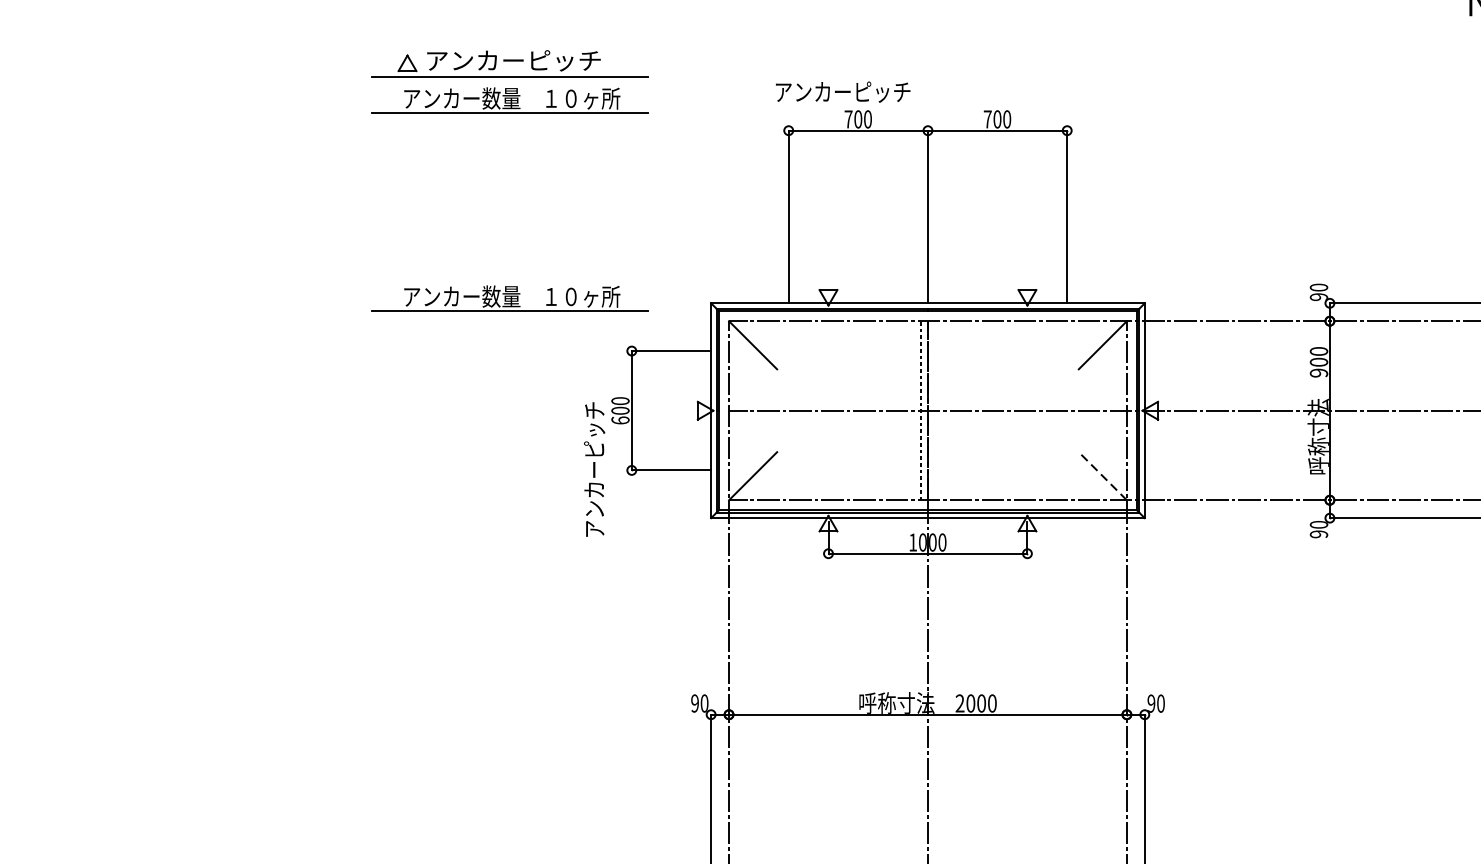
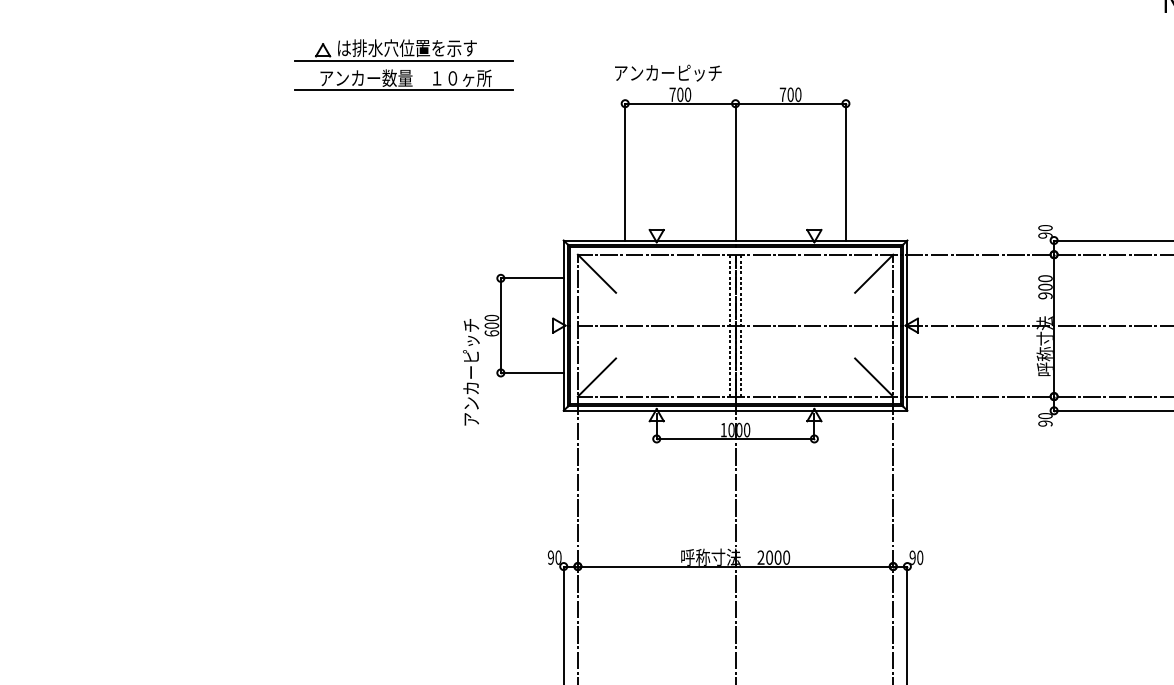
text: (514, 61) -> (407, 48), アンカーピッチ -> は排水穴位置を示す
part: (508, 298) -> (403, 236), removed
line: (935, 410) -> (741, 325), added
line: (1103, 476) -> (874, 377), dashed -> solid

